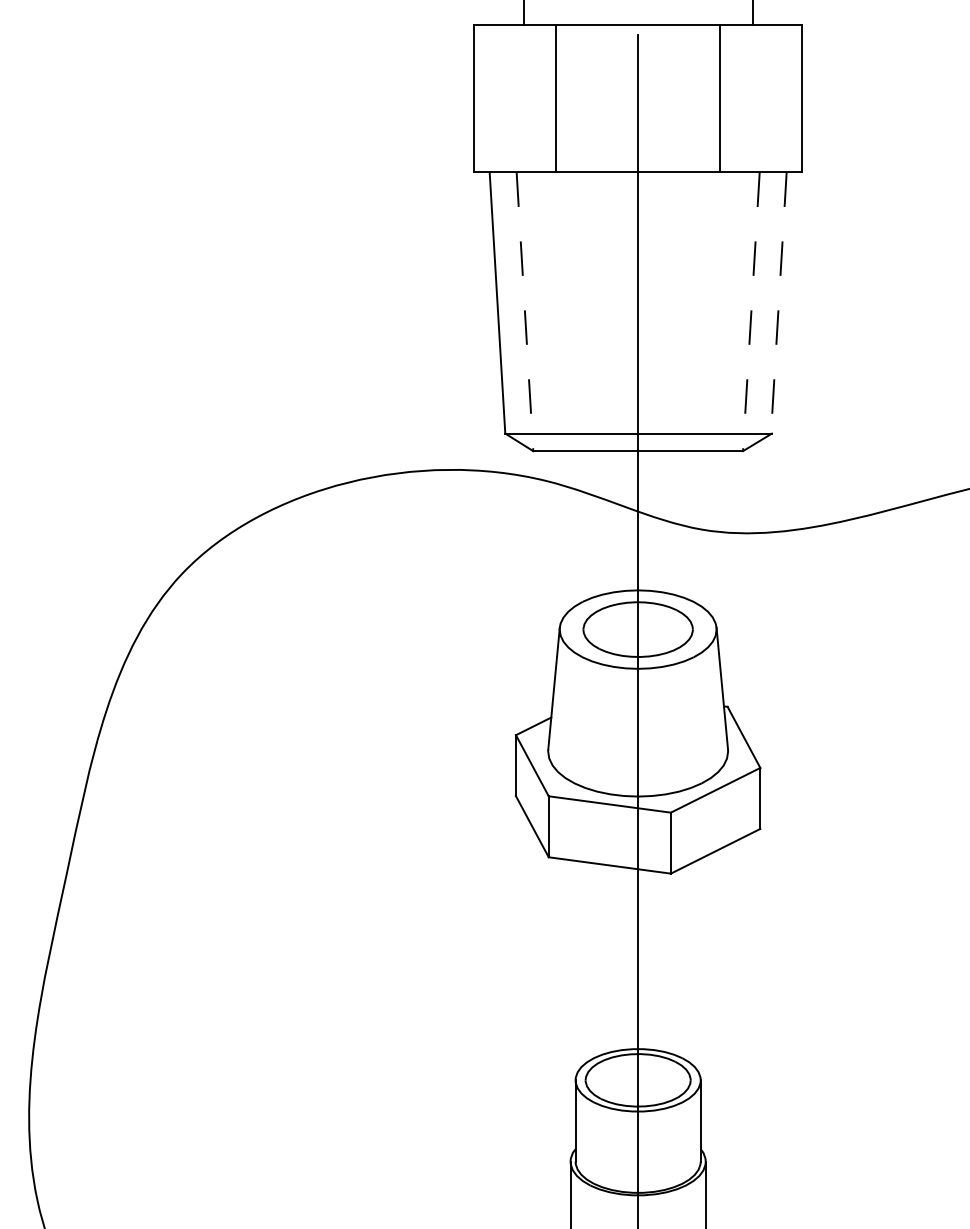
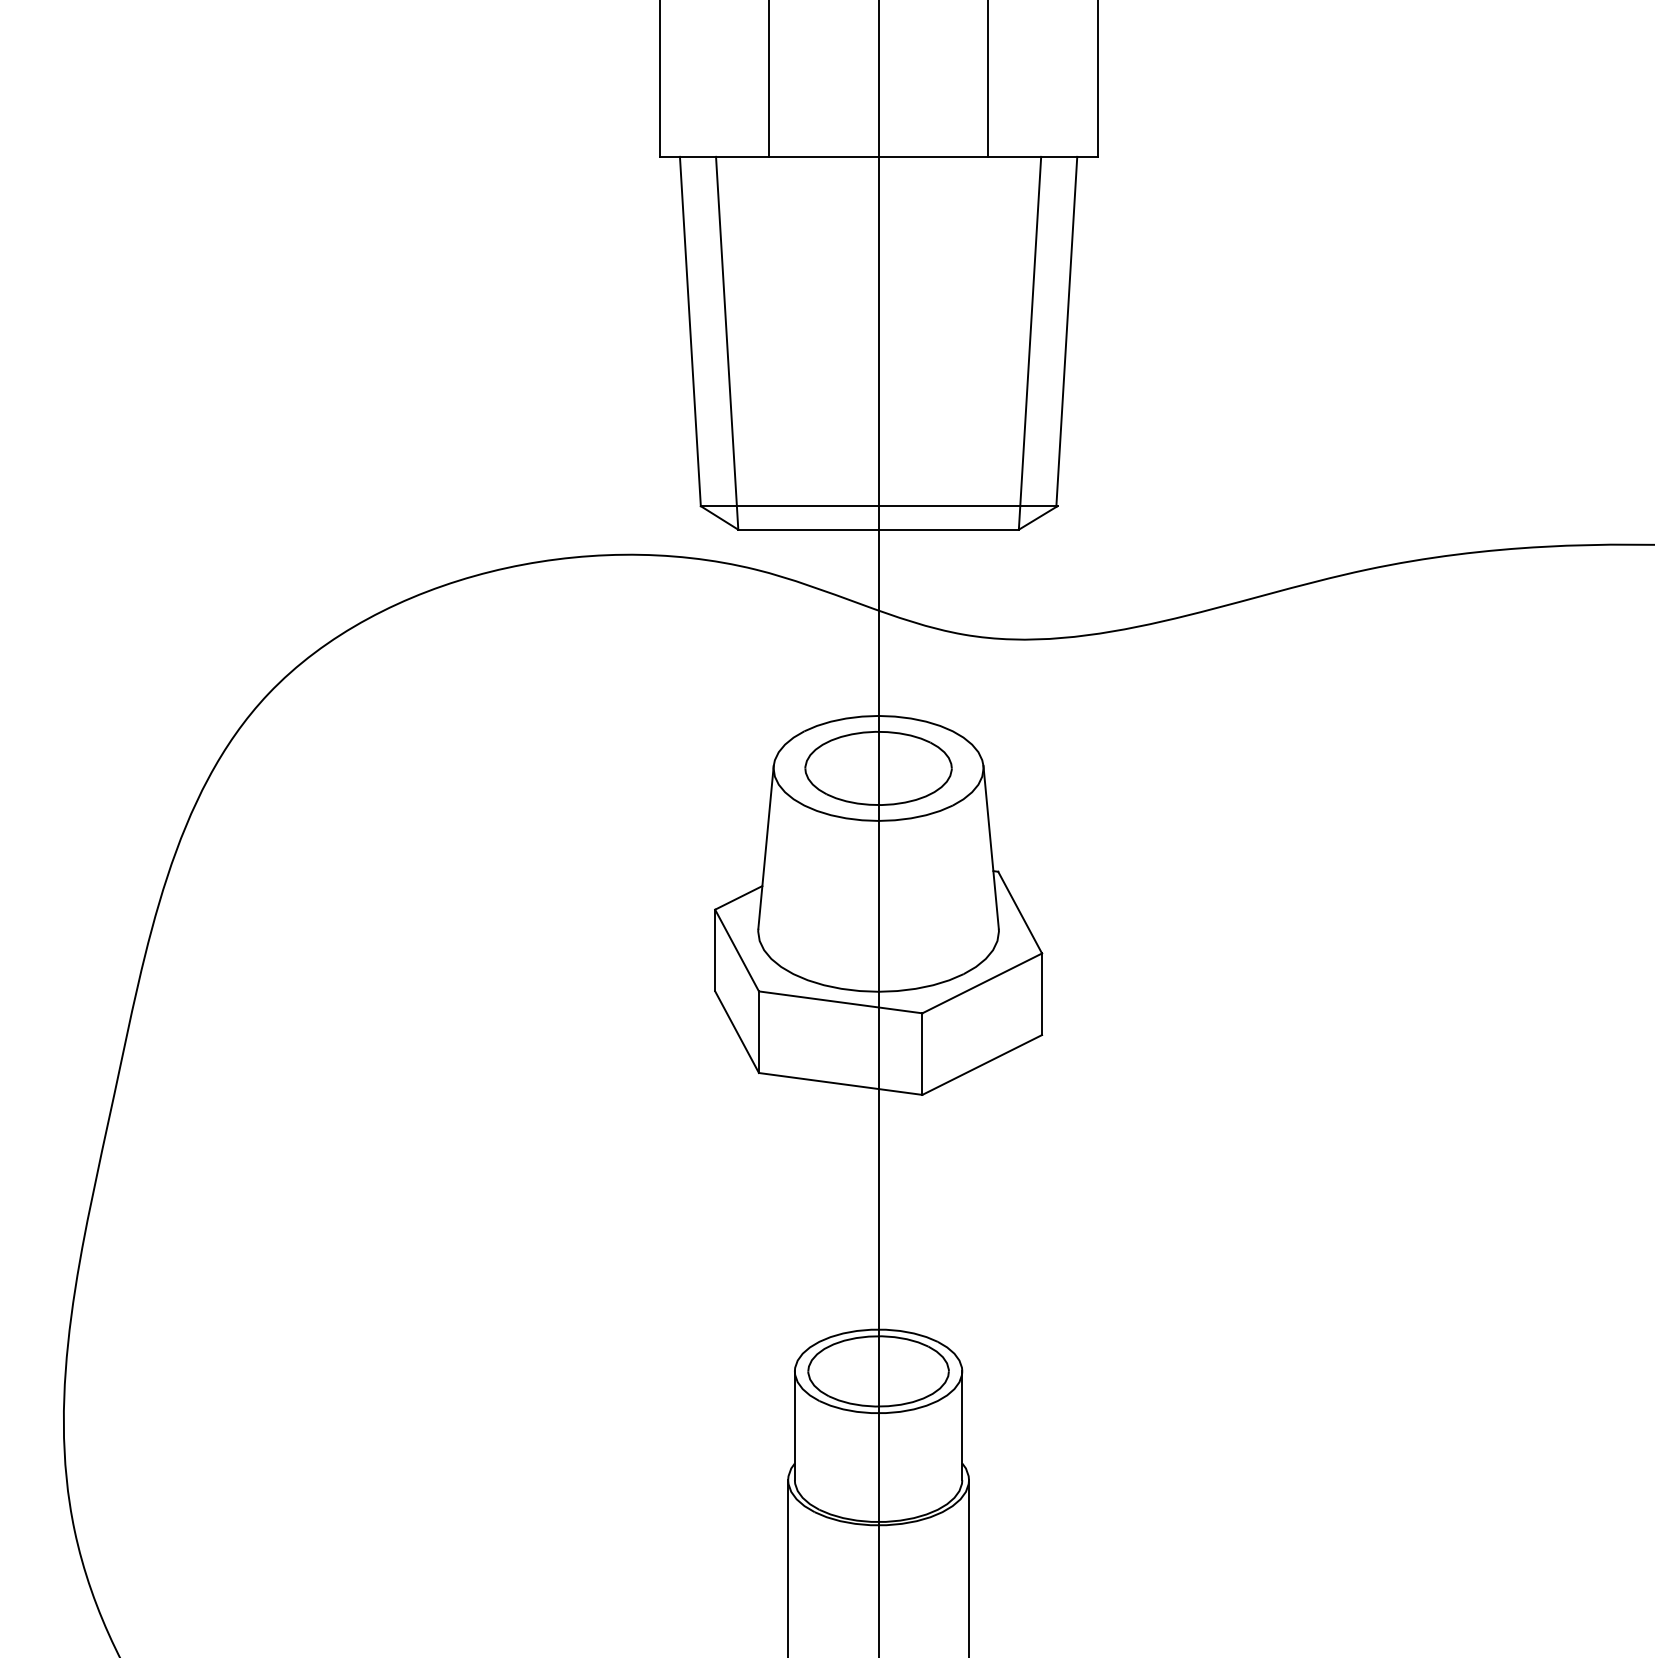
line: (778, 303) -> (1066, 332), dashed -> solid
line: (525, 311) -> (727, 343), dashed -> solid
line: (751, 311) -> (1030, 343), dashed -> solid

